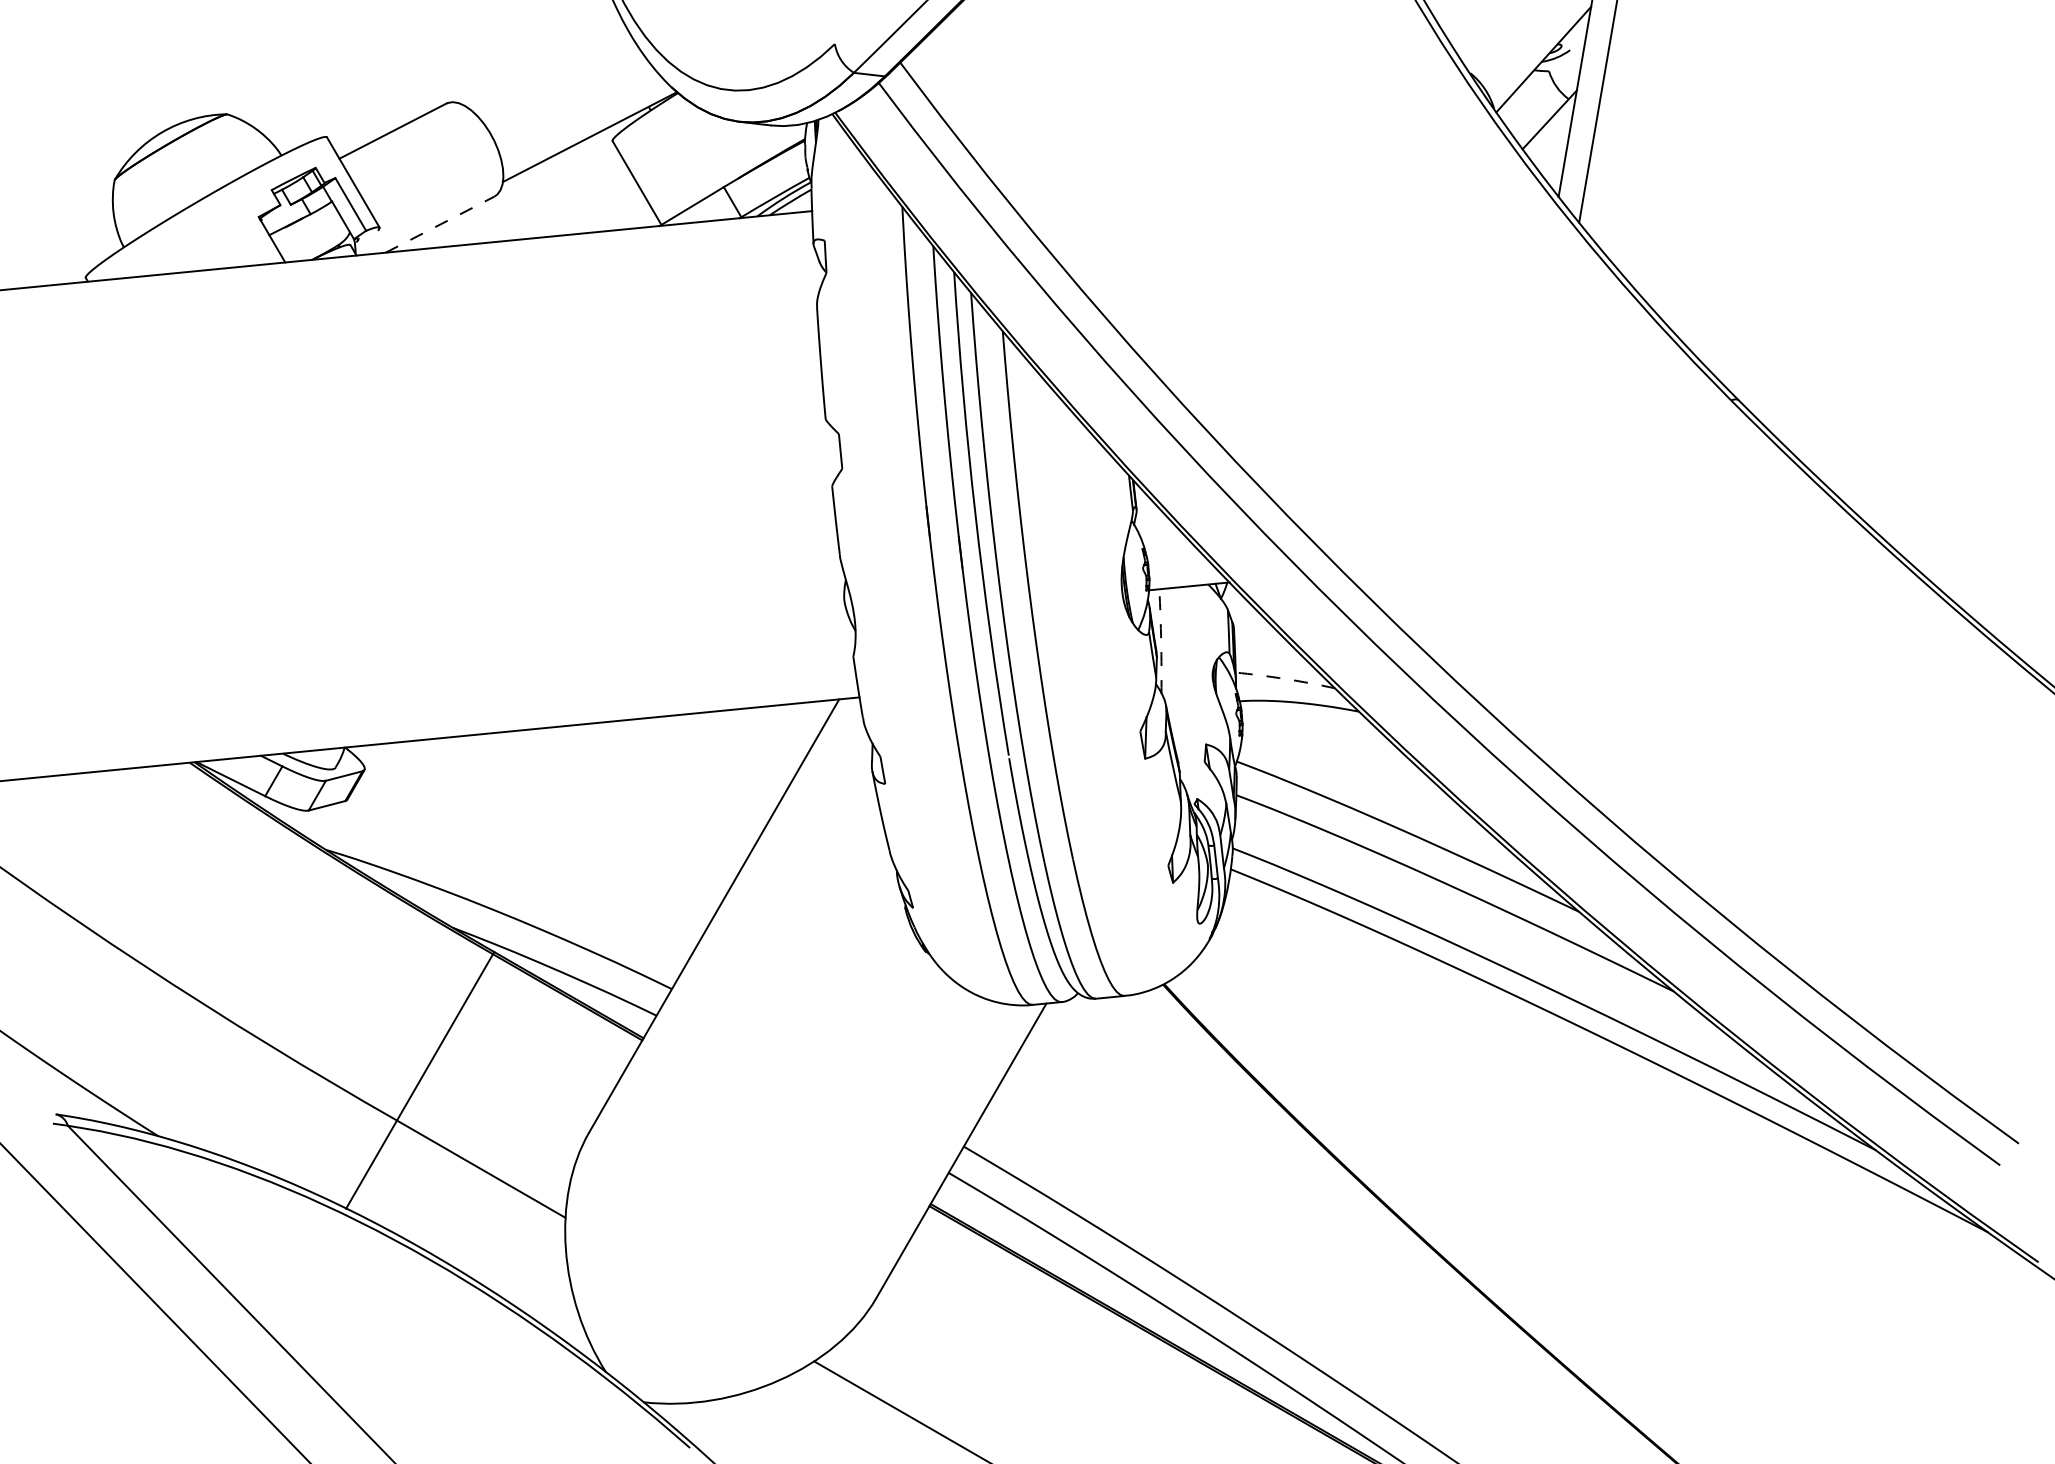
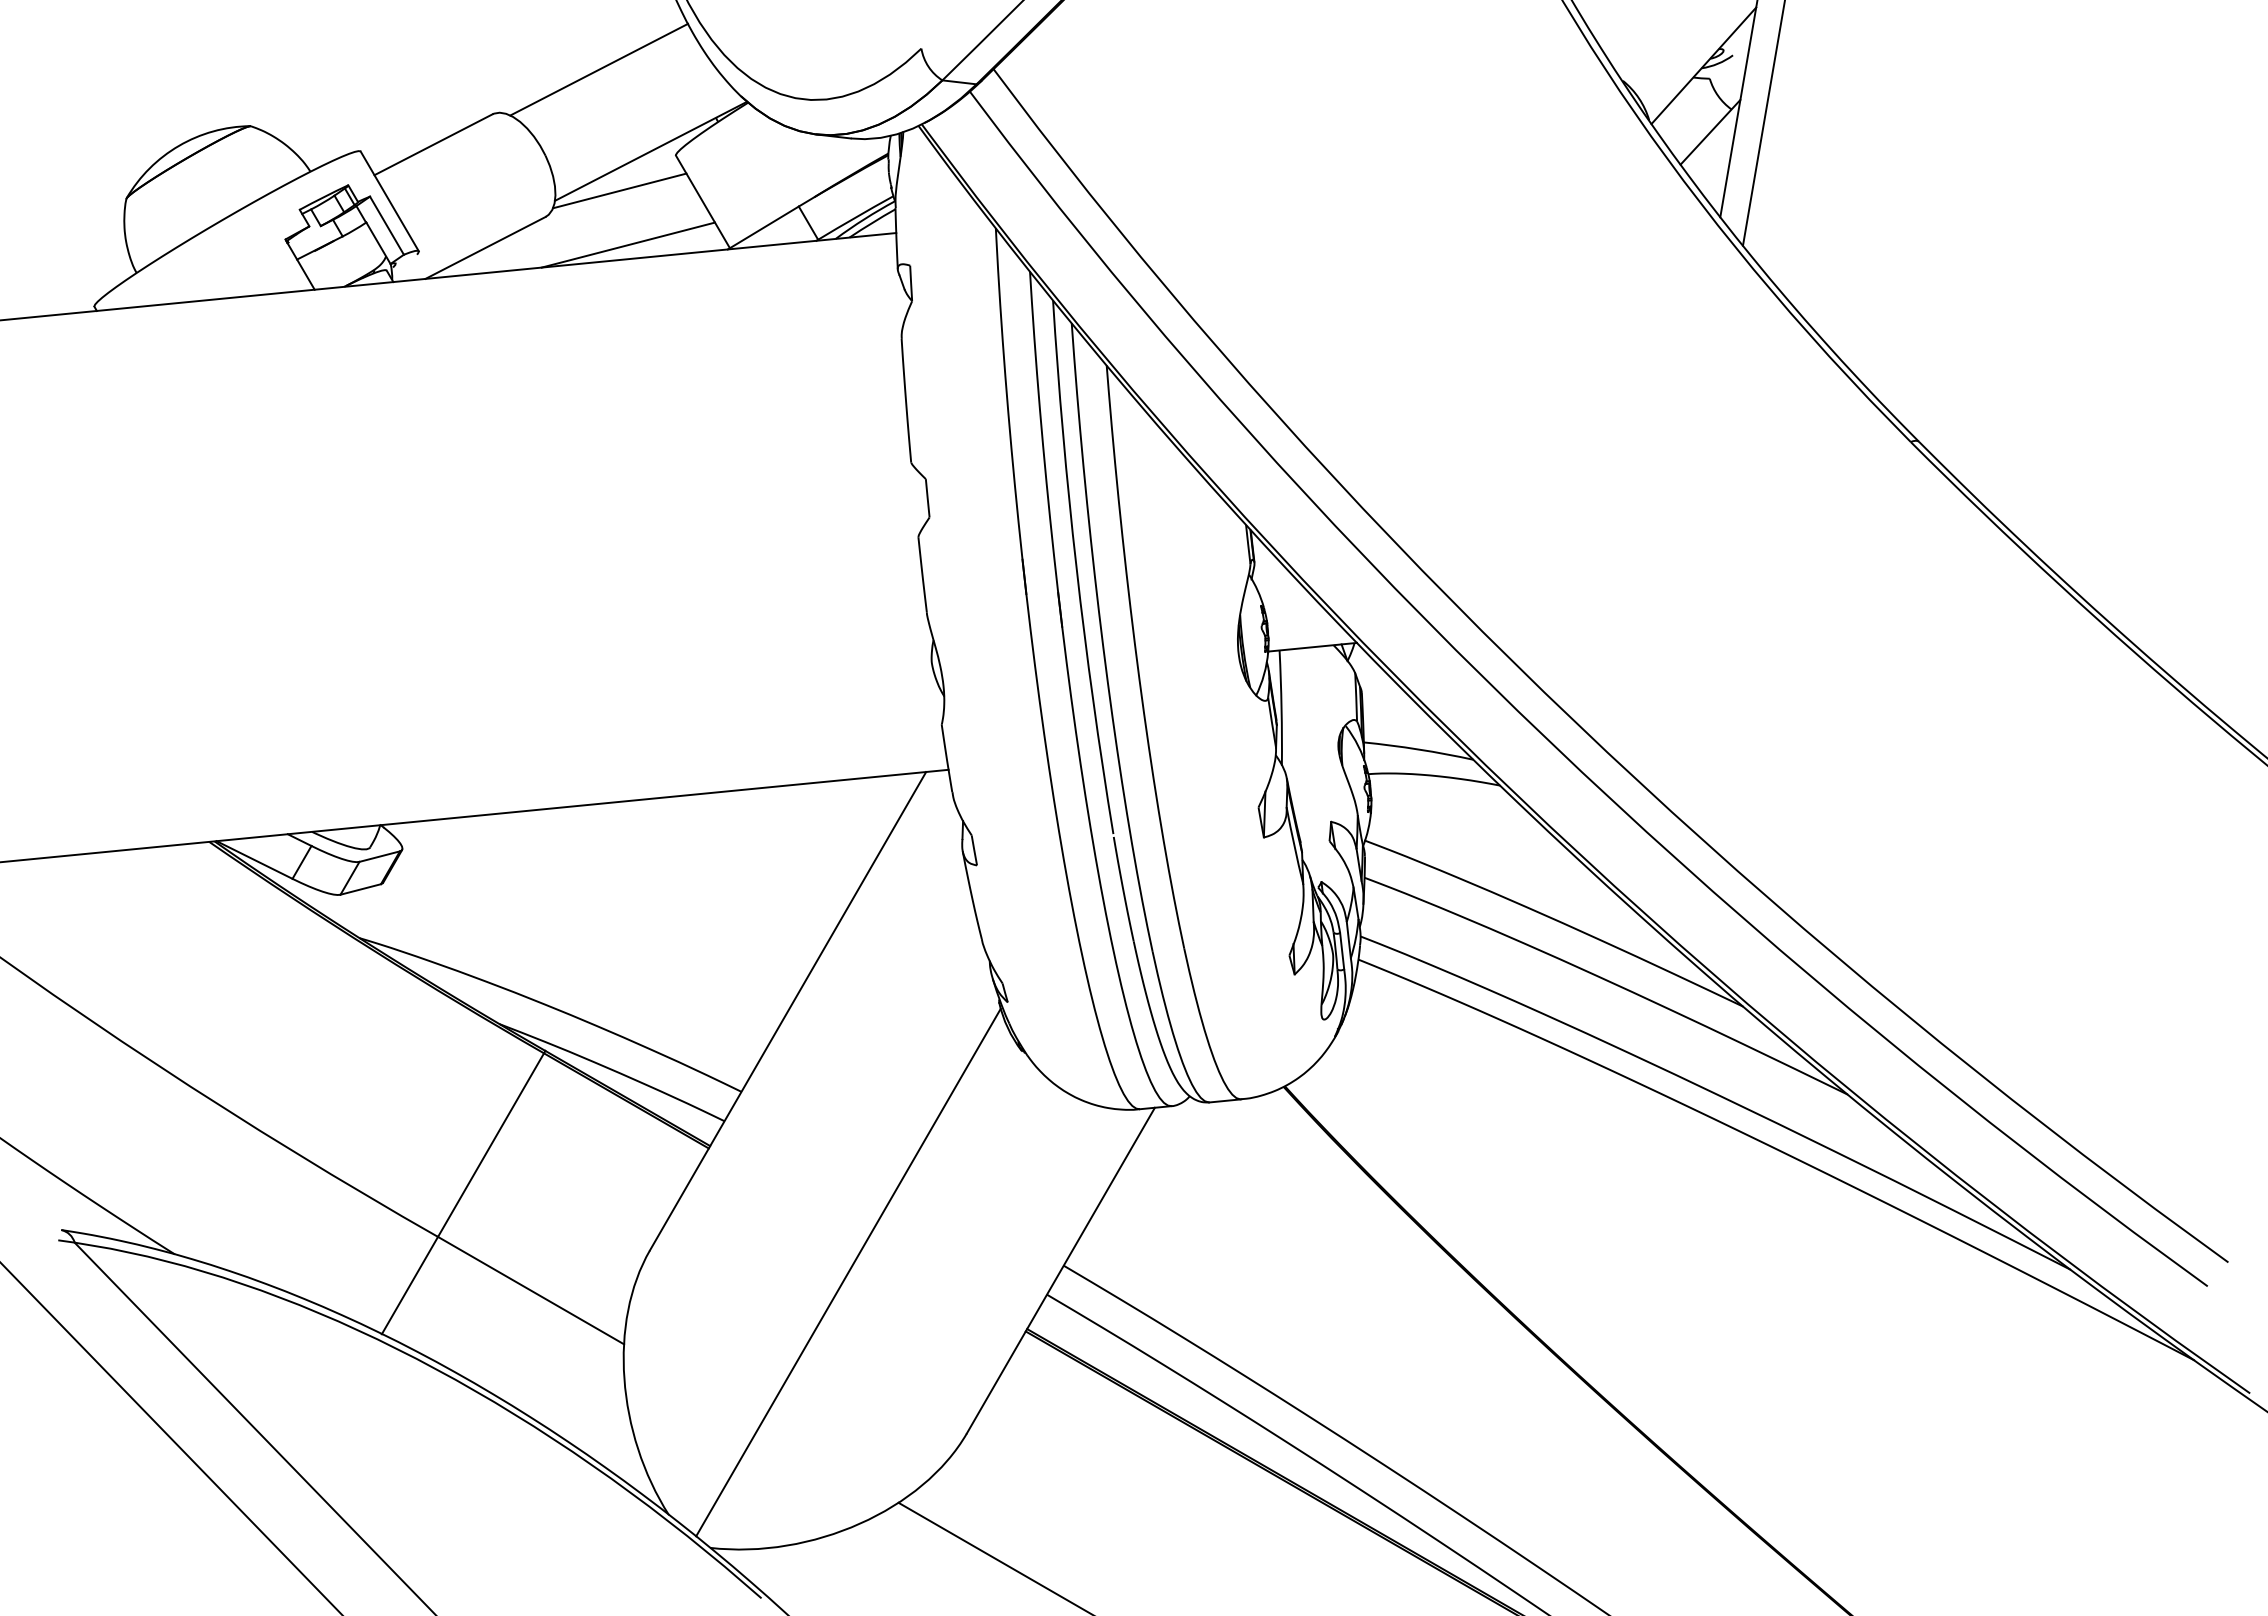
line: (543, 62) -> (599, 69), added
line: (561, 172) -> (619, 190), added
line: (568, 221) -> (627, 244), added
line: (440, 224) -> (485, 247), dashed -> solid
arc: (1161, 641) -> (1281, 708), dashed -> solid
arc: (1285, 679) -> (1418, 749), dashed -> solid
line: (768, 1152) -> (848, 1272), added

